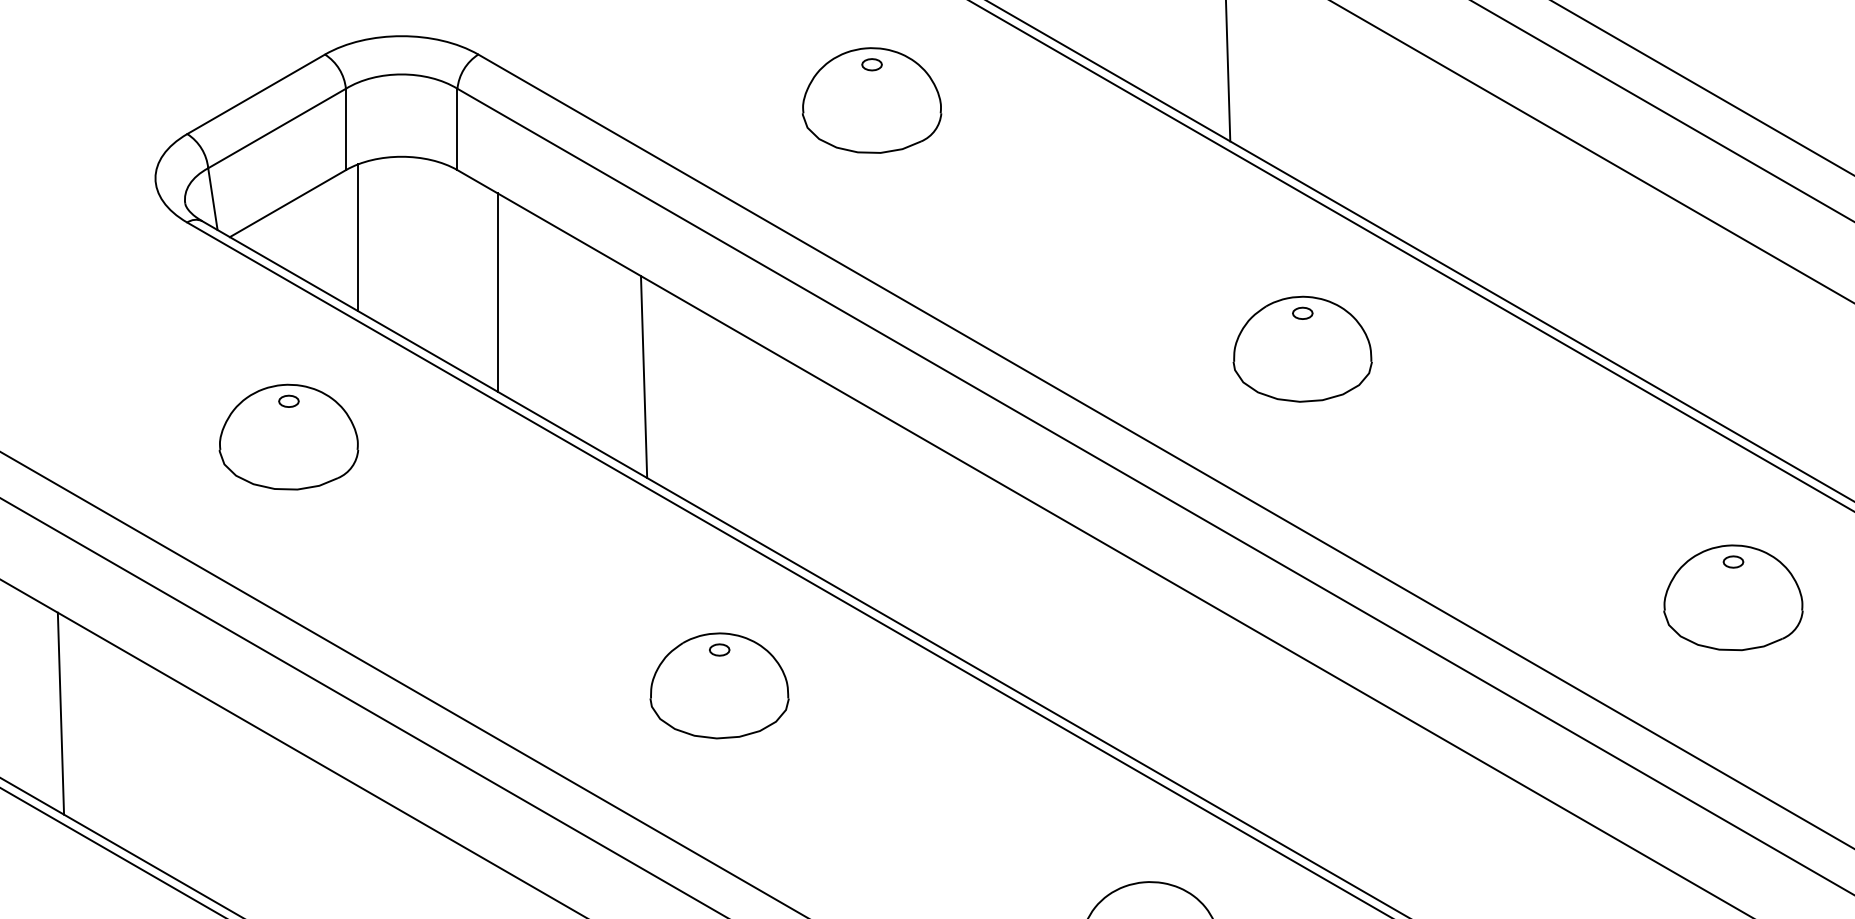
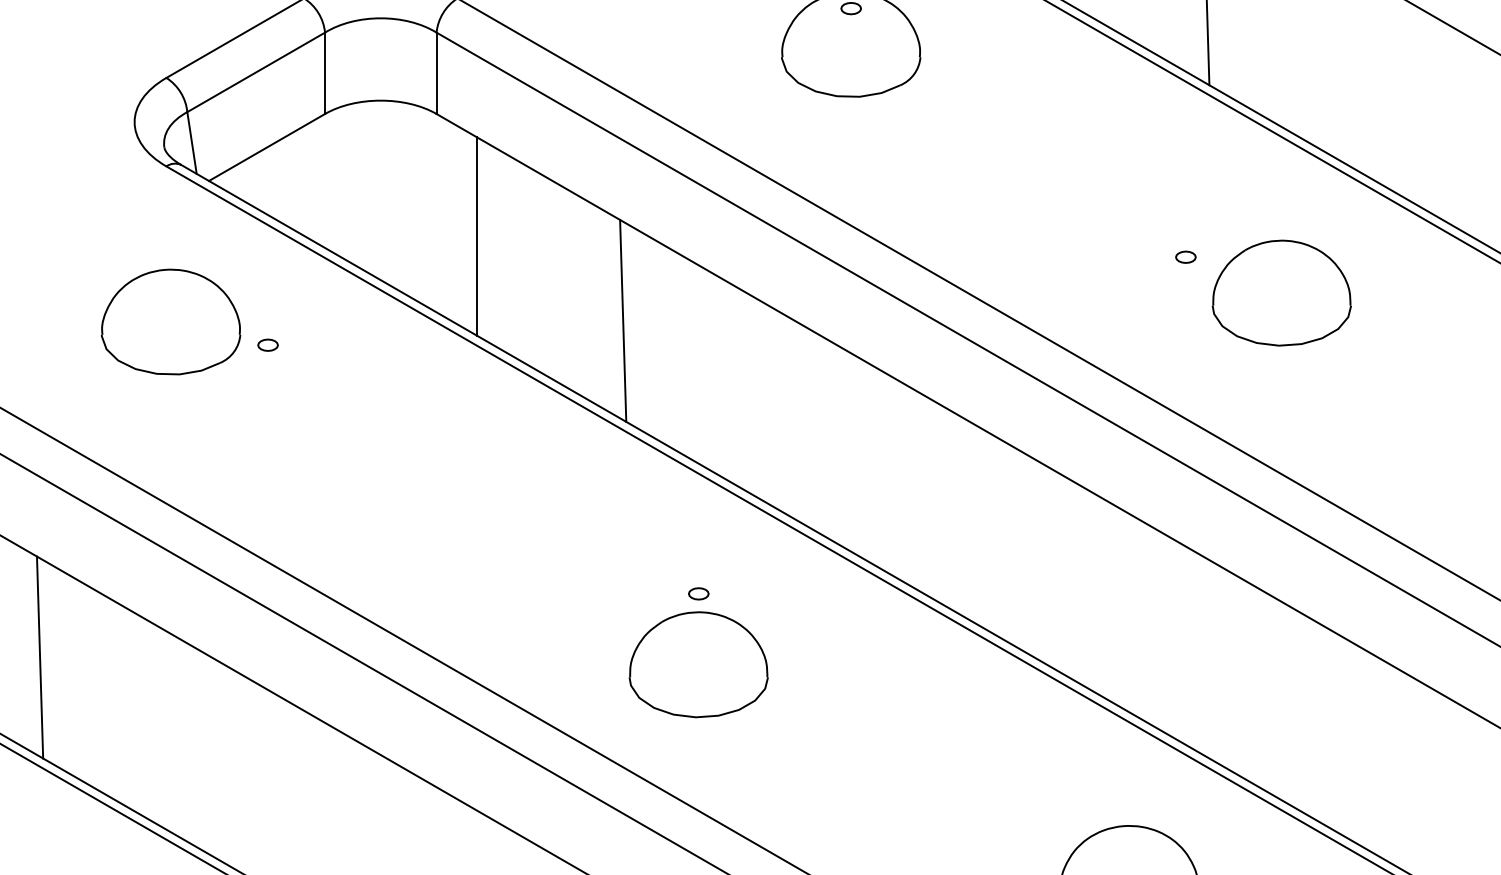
line: (357, 237) -> (336, 181), removed
part: (1302, 312) -> (1185, 256), moved
part: (288, 436) -> (170, 321), moved
part: (719, 685) -> (698, 664), moved

